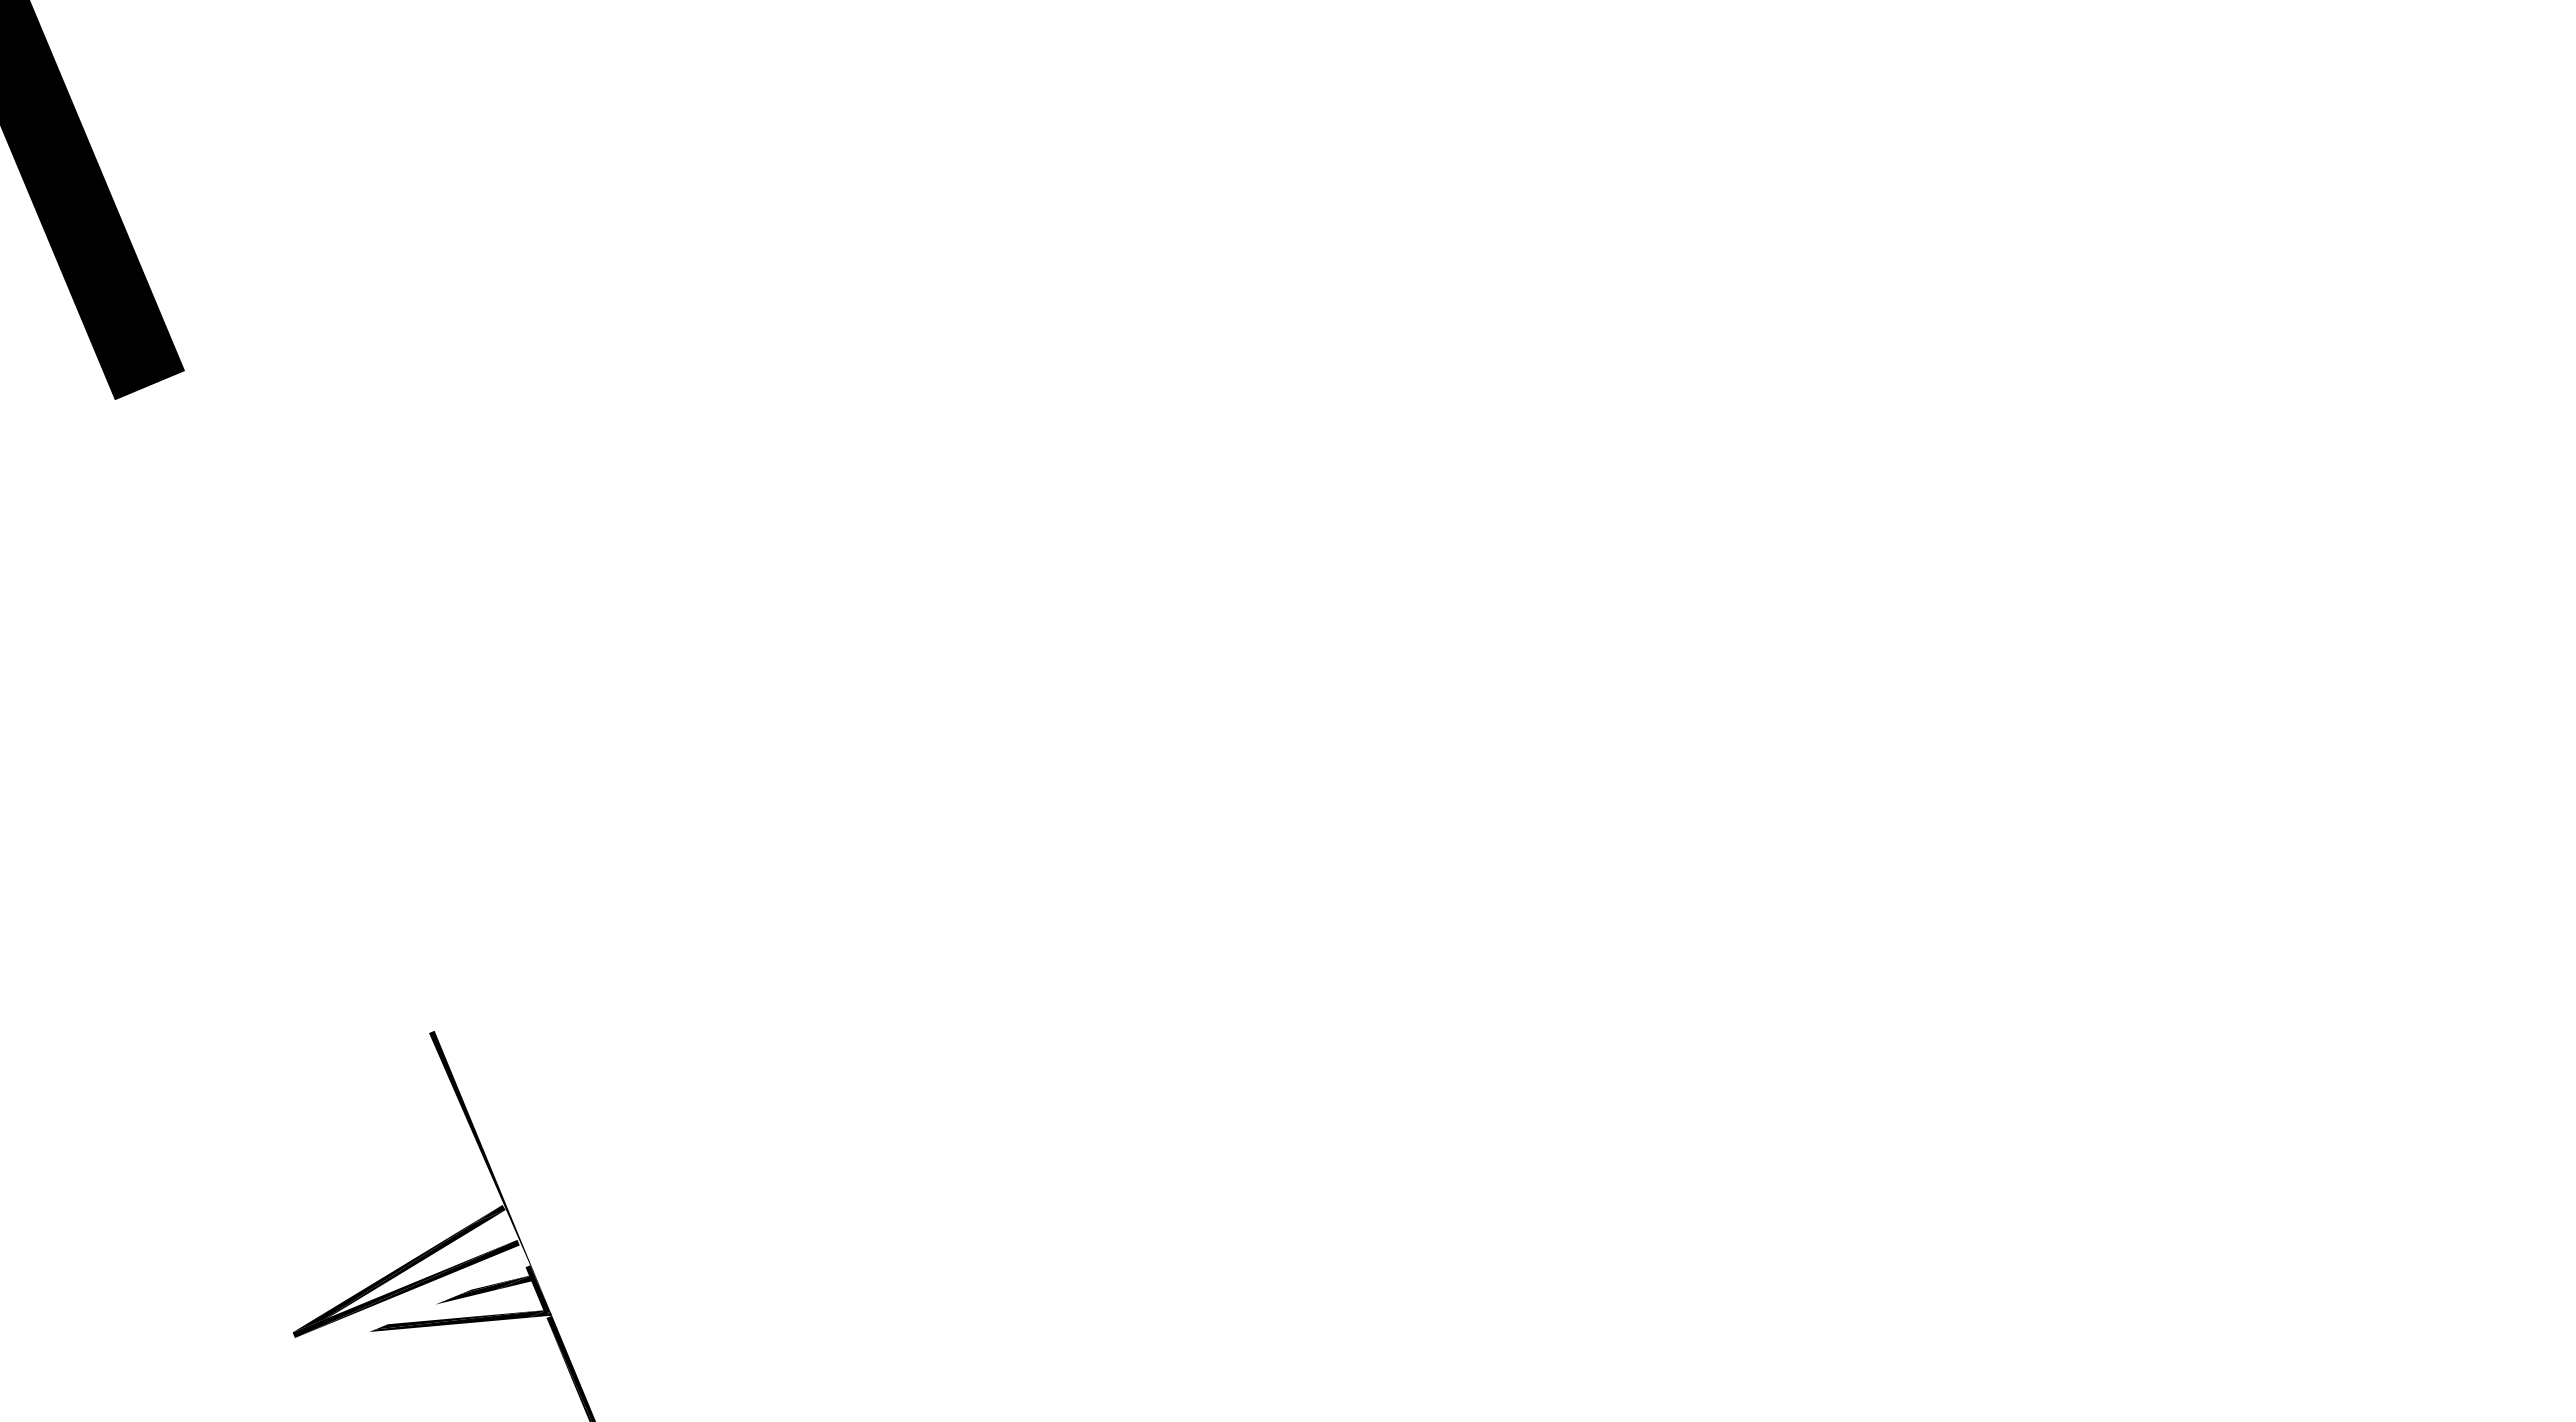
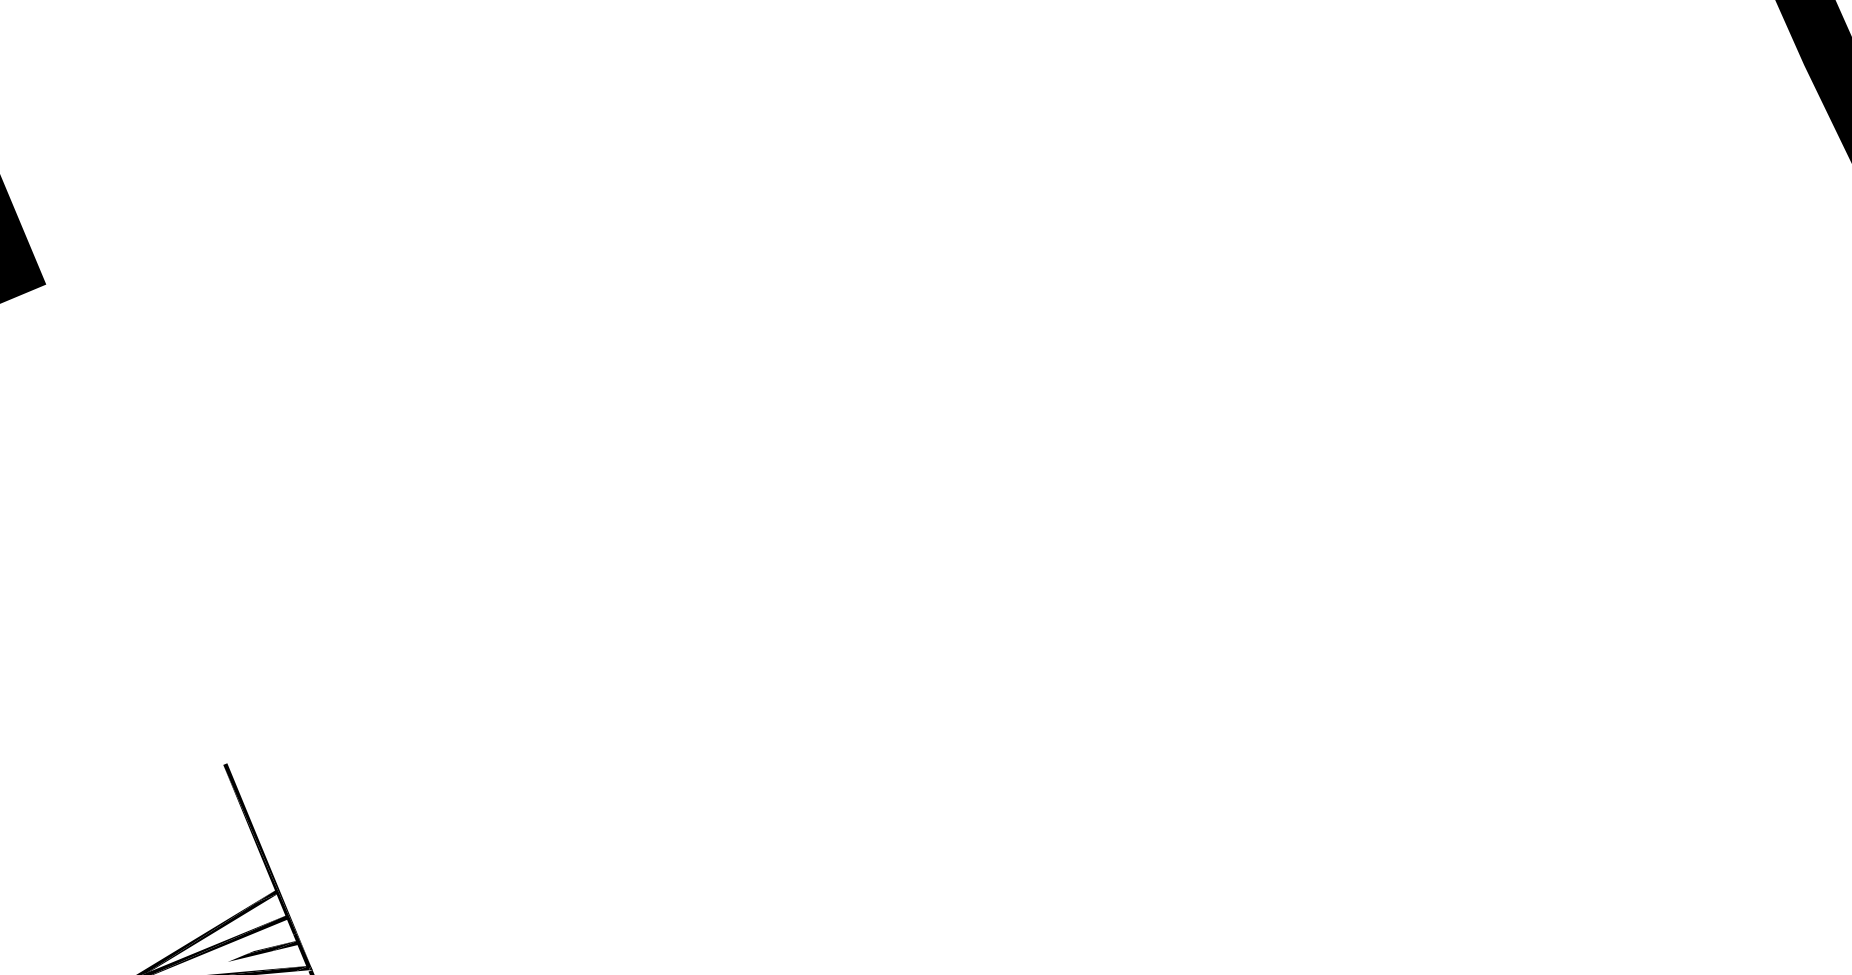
fill: (479, 1150) -> (259, 850), added

